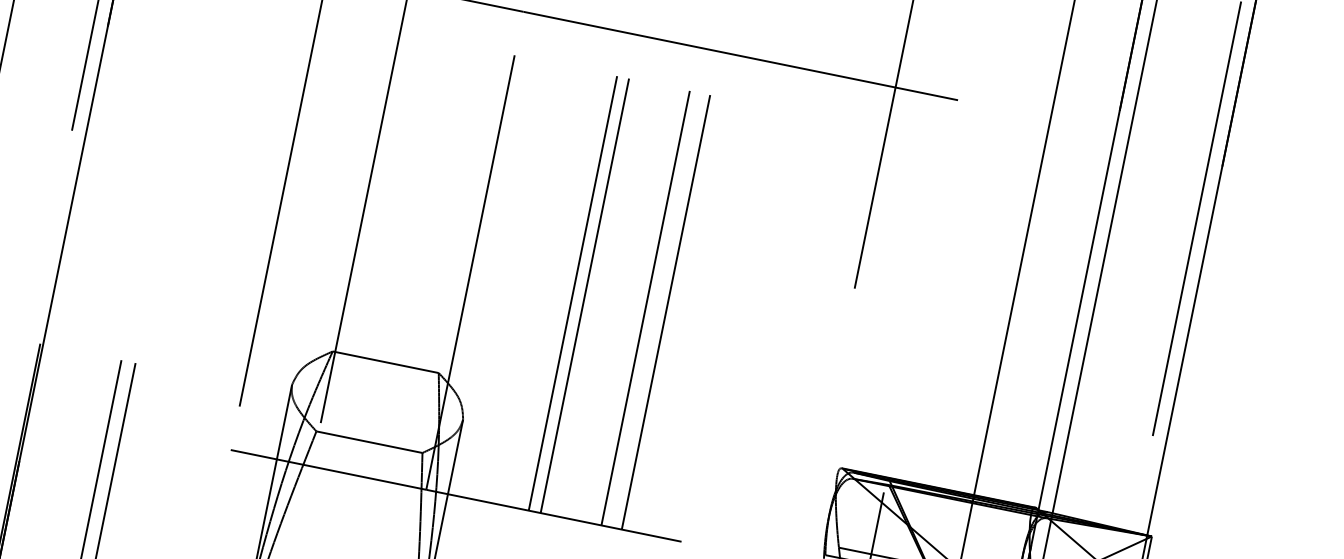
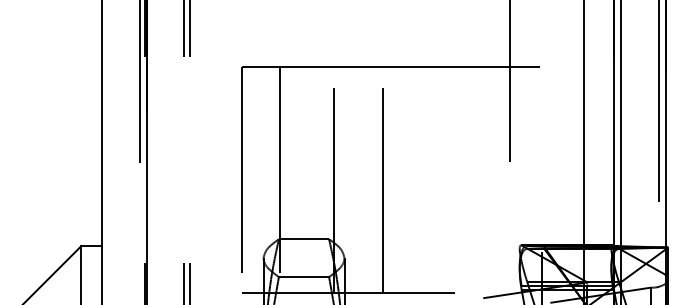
line: (589, 274) -> (388, 180), removed
line: (650, 286) -> (417, 180), removed
line: (669, 290) -> (426, 180), removed

